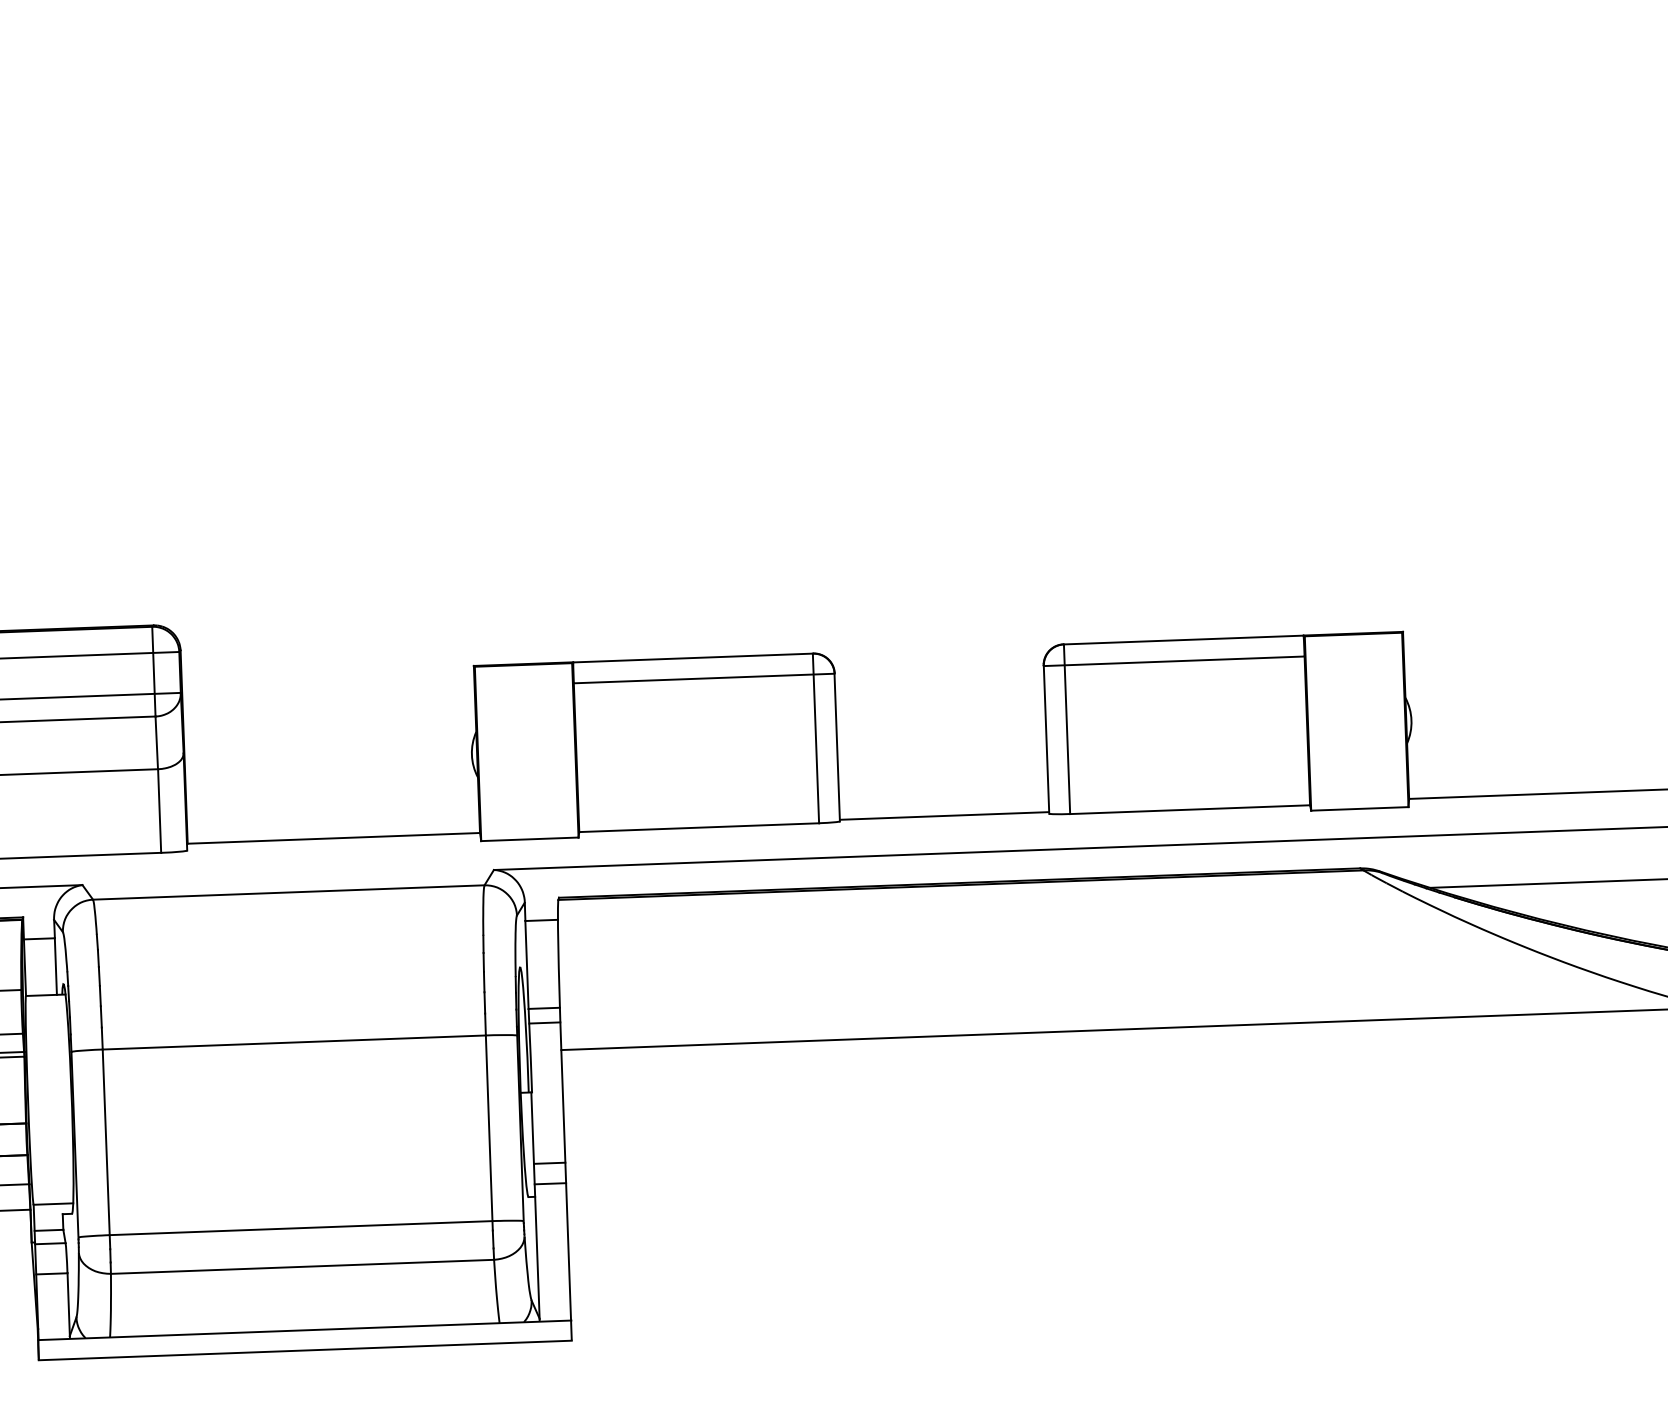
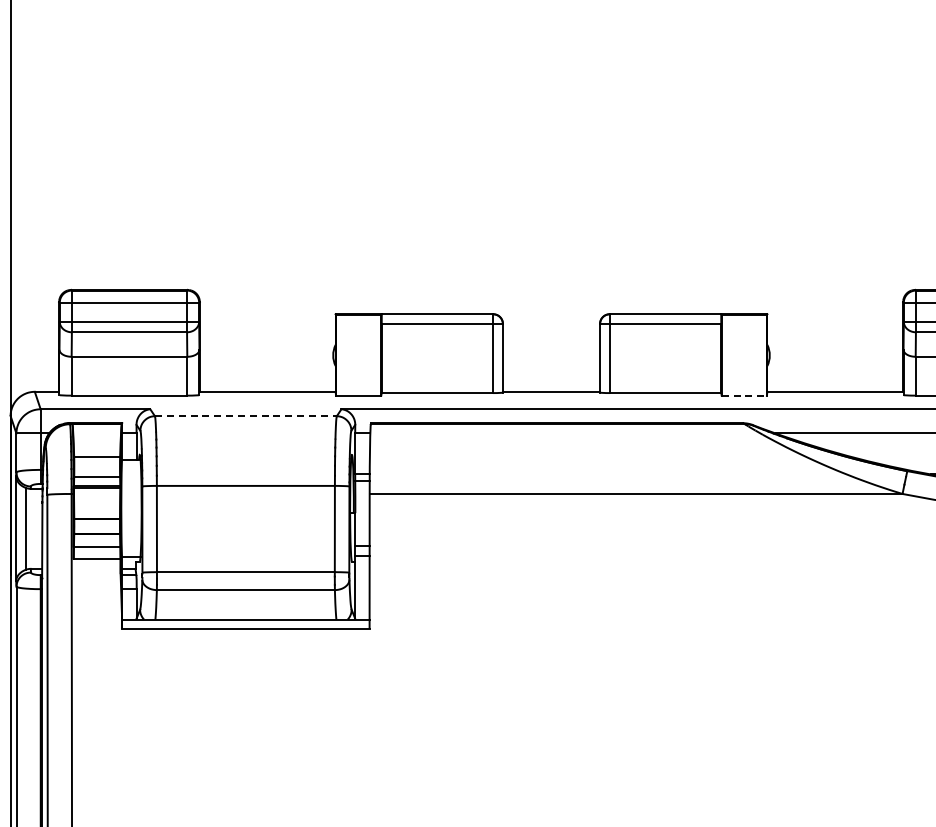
line: (1360, 808) -> (744, 395), solid -> dashed
line: (287, 893) -> (245, 416), solid -> dashed

